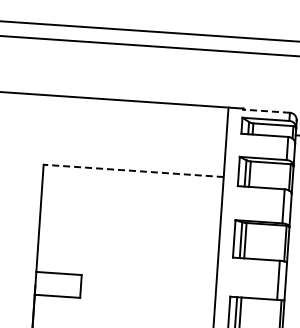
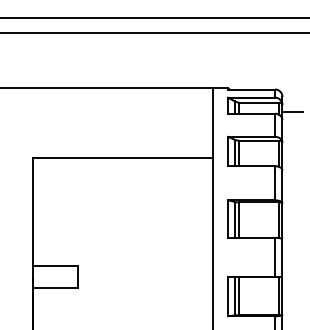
line: (266, 111) -> (251, 89), dashed -> solid
line: (133, 171) -> (122, 158), dashed -> solid

